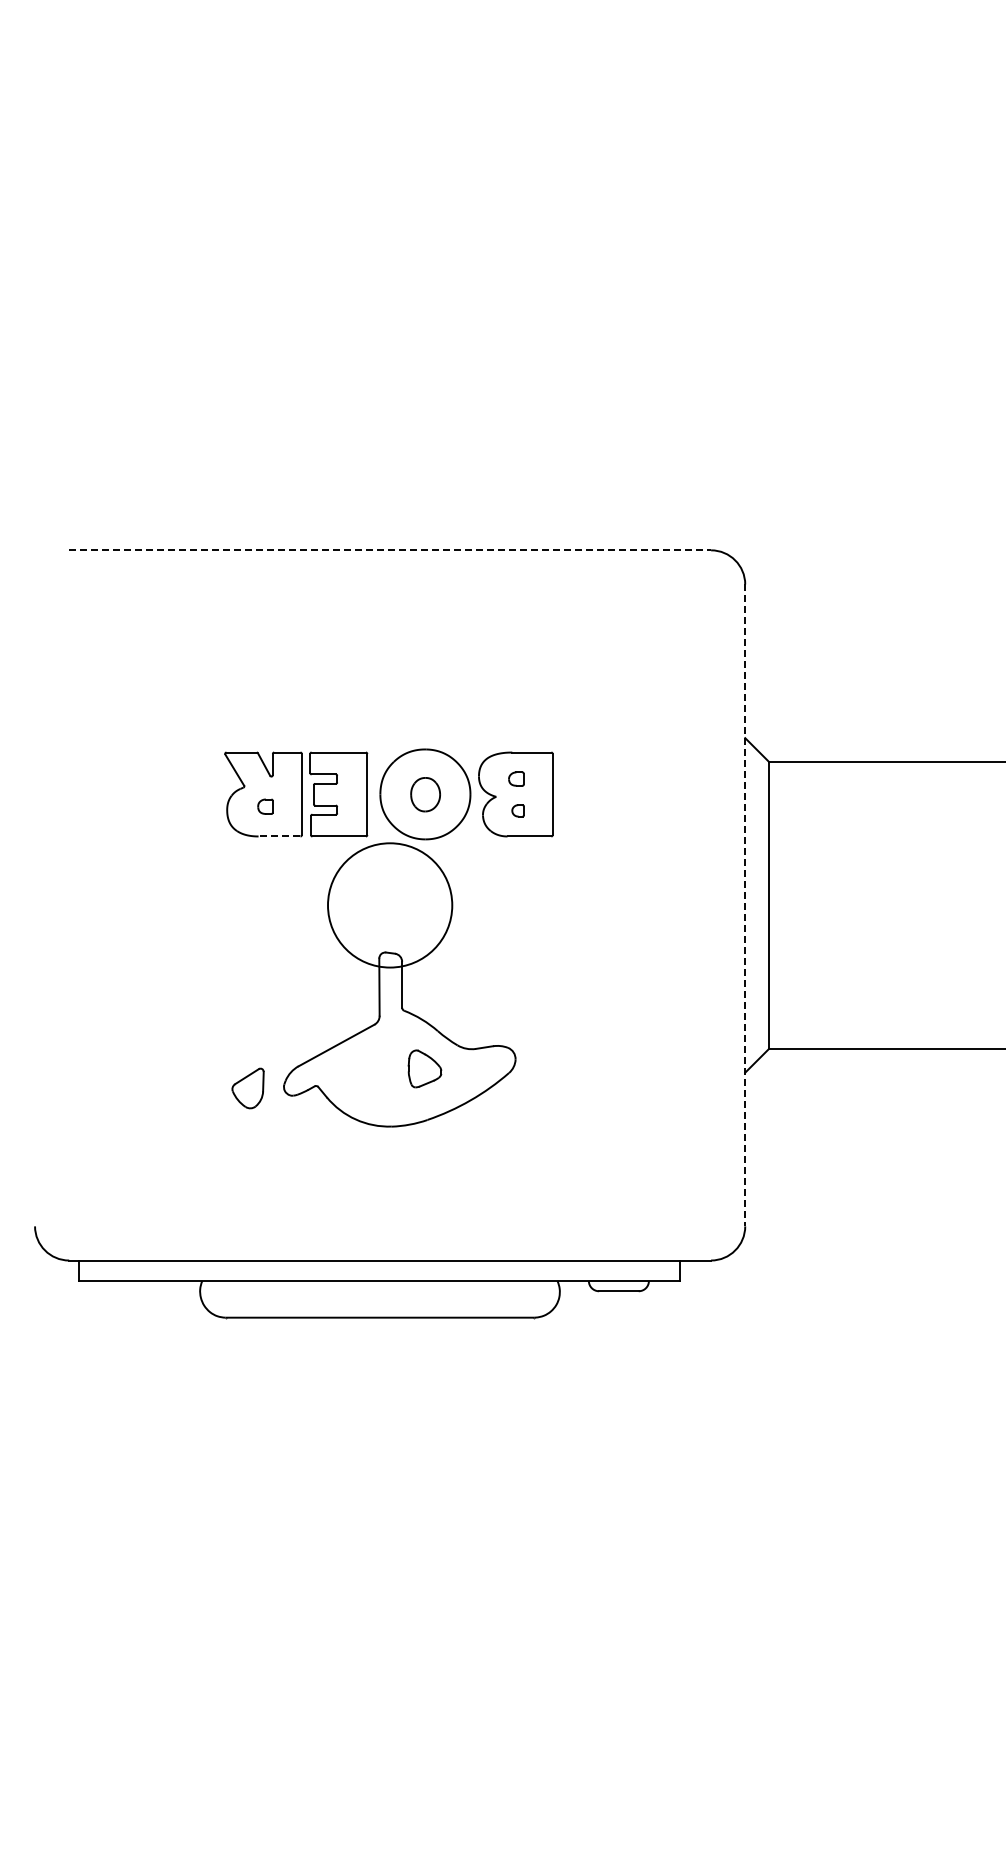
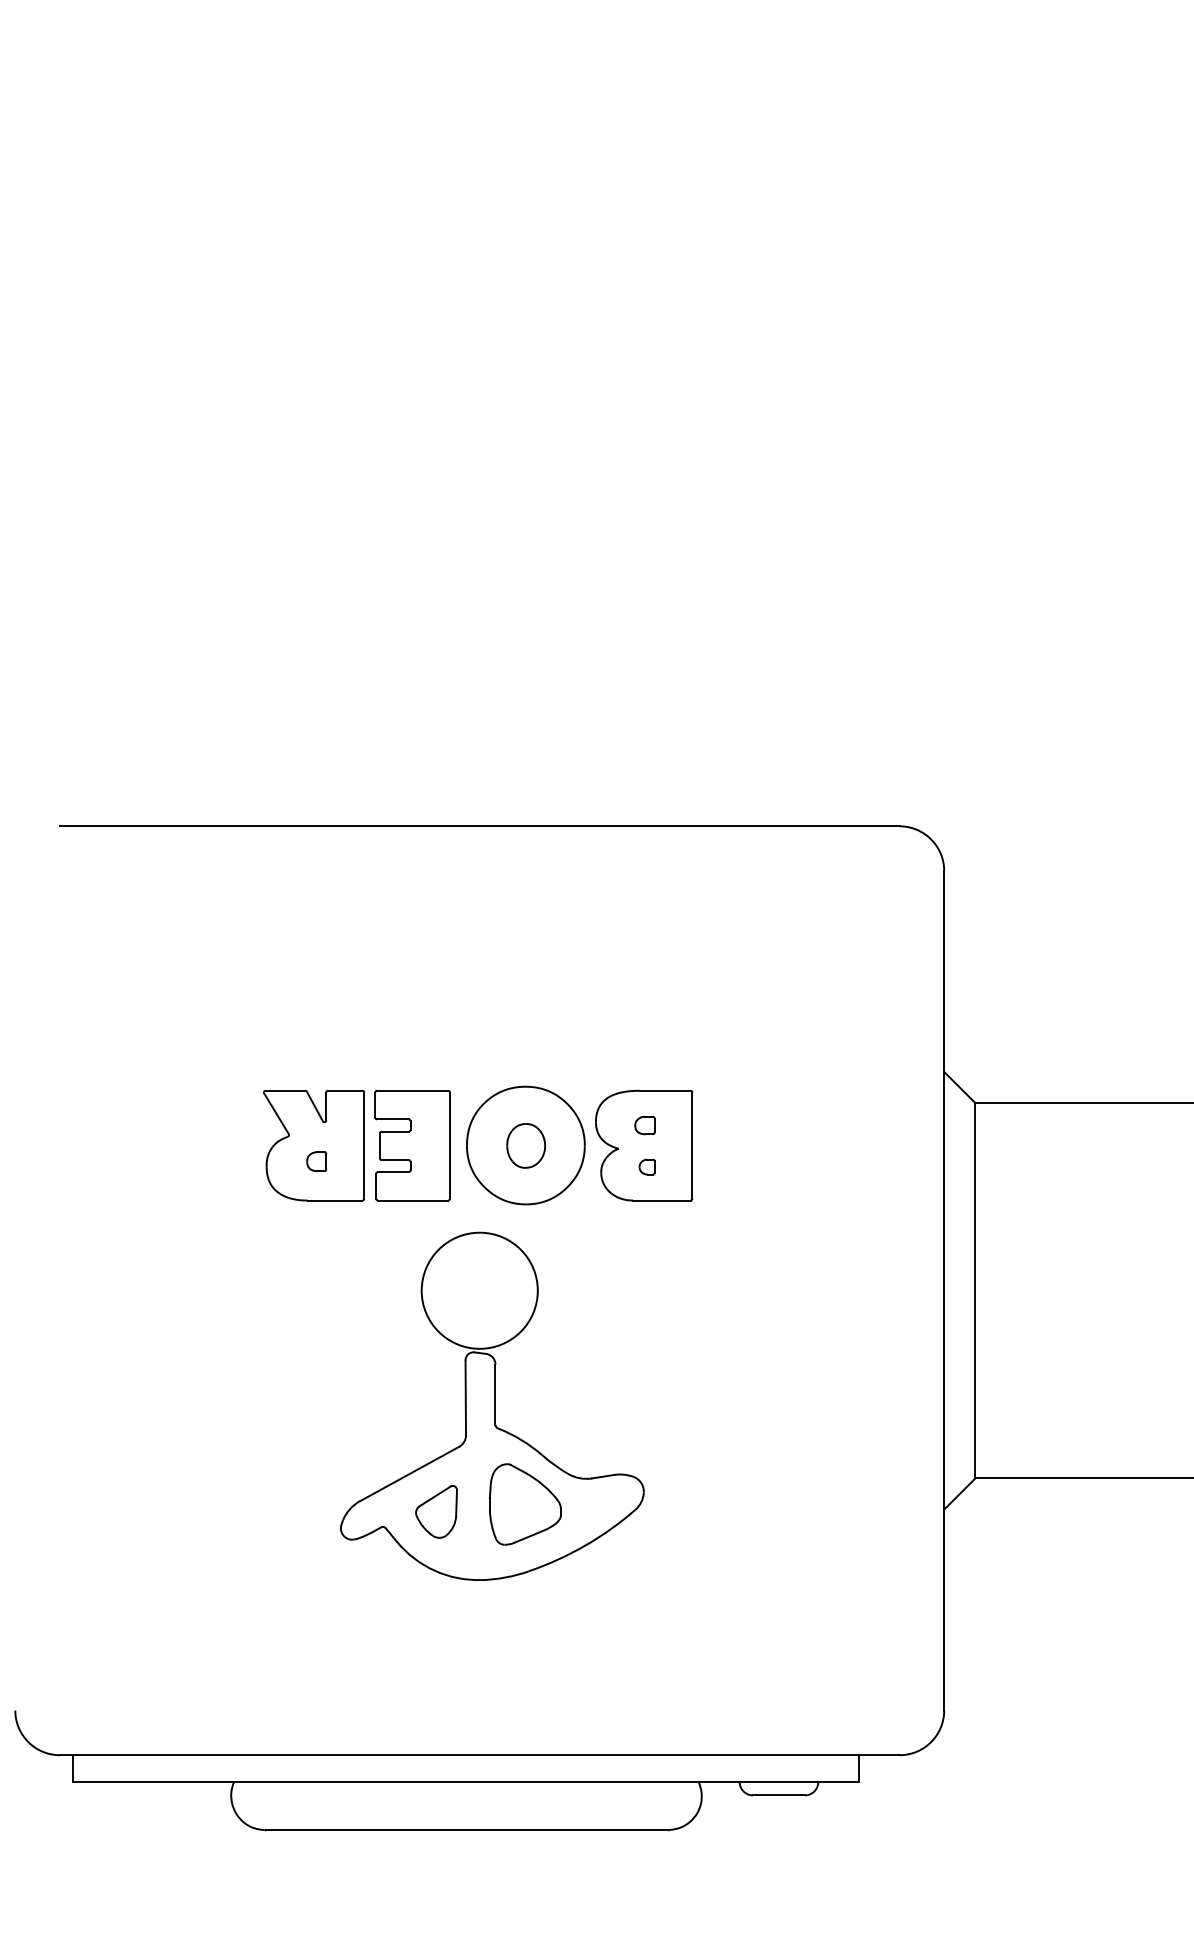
line: (390, 550) -> (480, 826), dashed -> solid
line: (279, 836) -> (335, 1200), dashed -> solid
circle: (389, 905) -> (478, 1290), size x0.71
line: (745, 905) -> (944, 1290), dashed -> solid
part: (424, 1068) -> (524, 1504), size x1.67
part: (247, 1088) -> (435, 1511), moved

